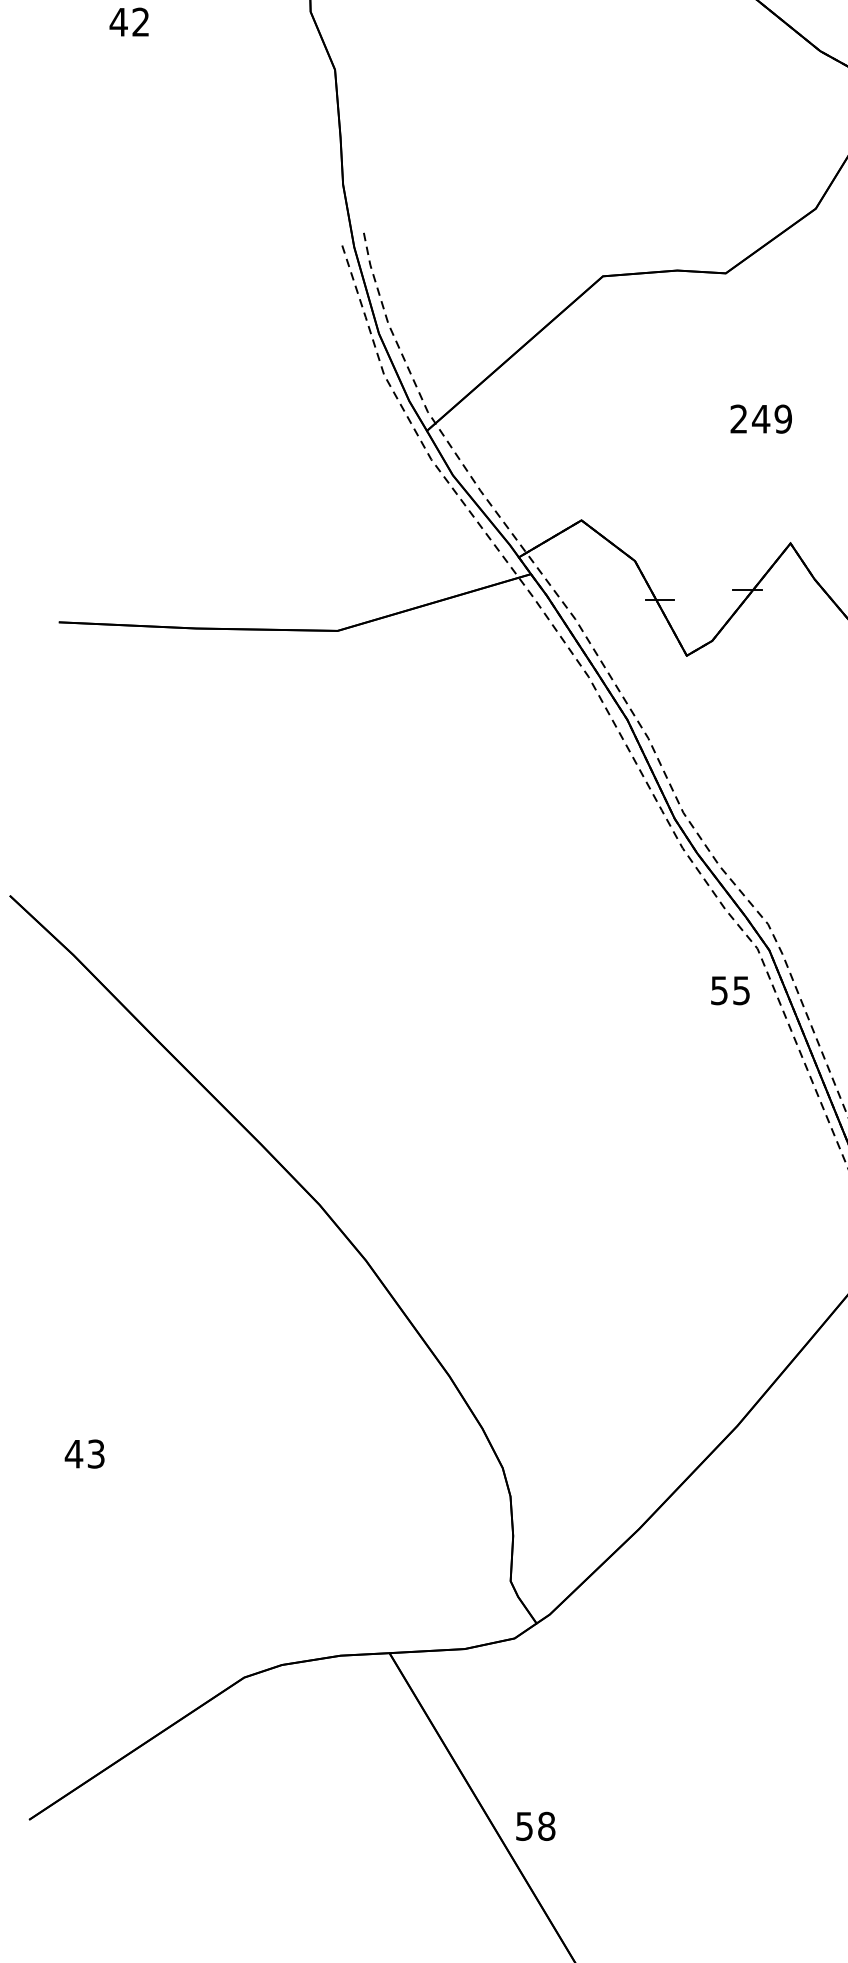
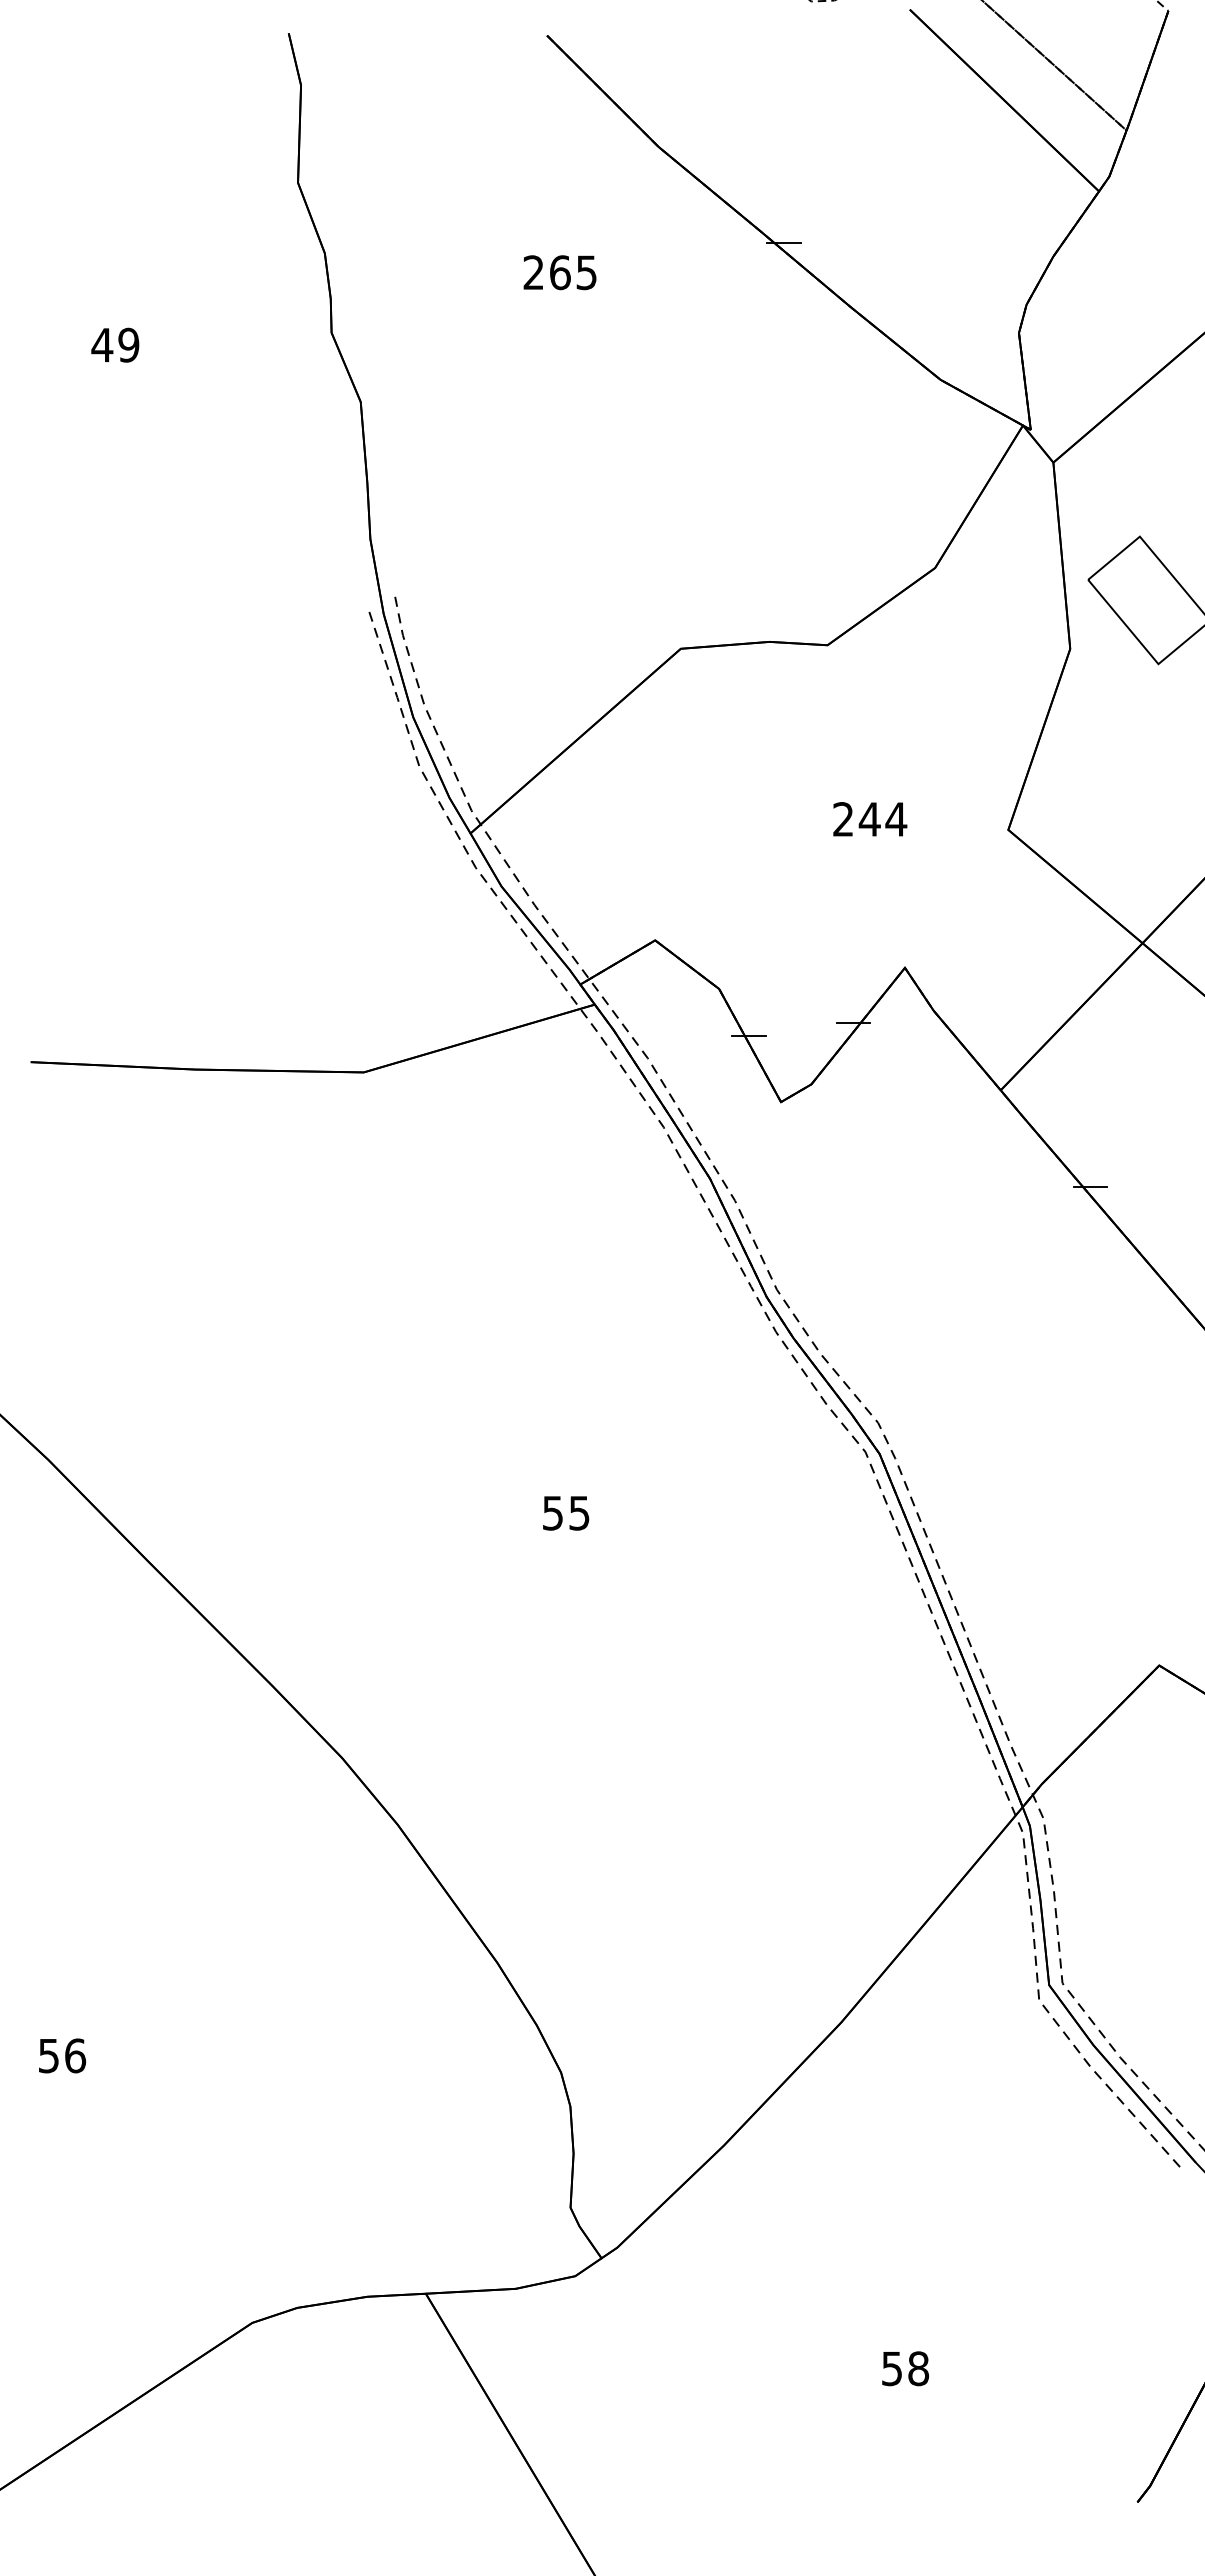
text: (140, 21) -> (128, 344), 42 -> 49
text: (783, 419) -> (896, 819), 249 -> 244
text: (730, 990) -> (566, 1513), moved
text: (84, 1453) -> (61, 2055), 43 -> 56
text: (535, 1826) -> (905, 2368), moved

